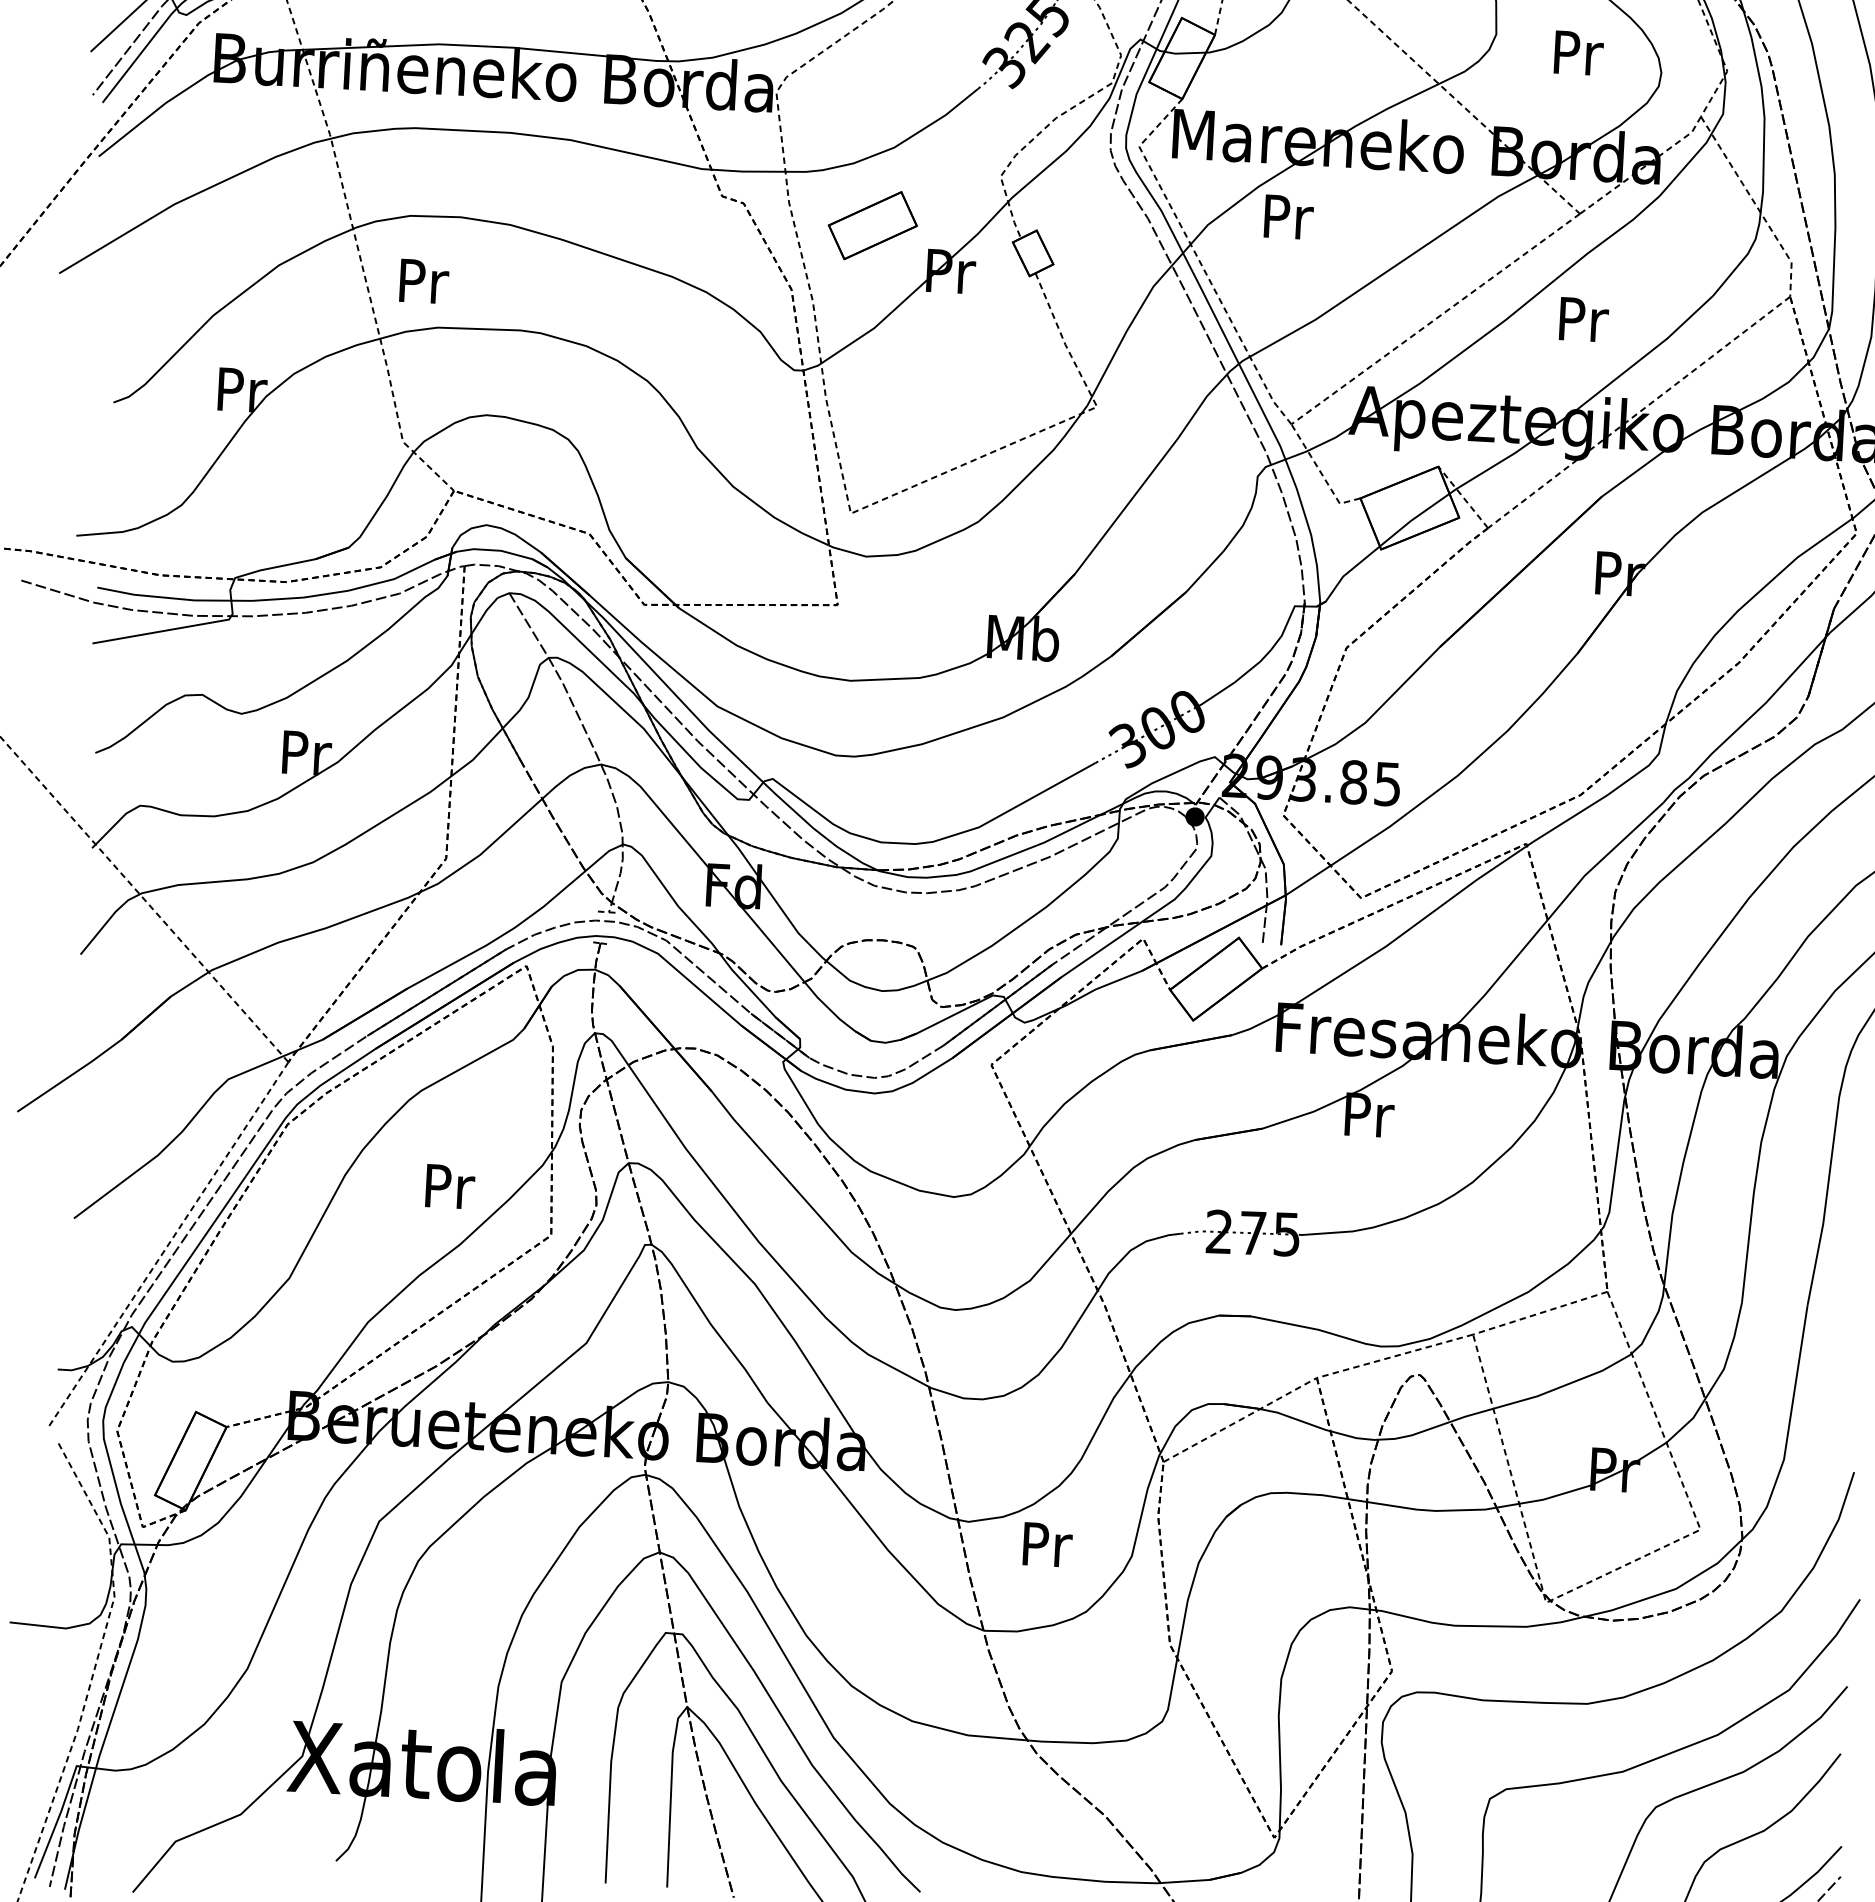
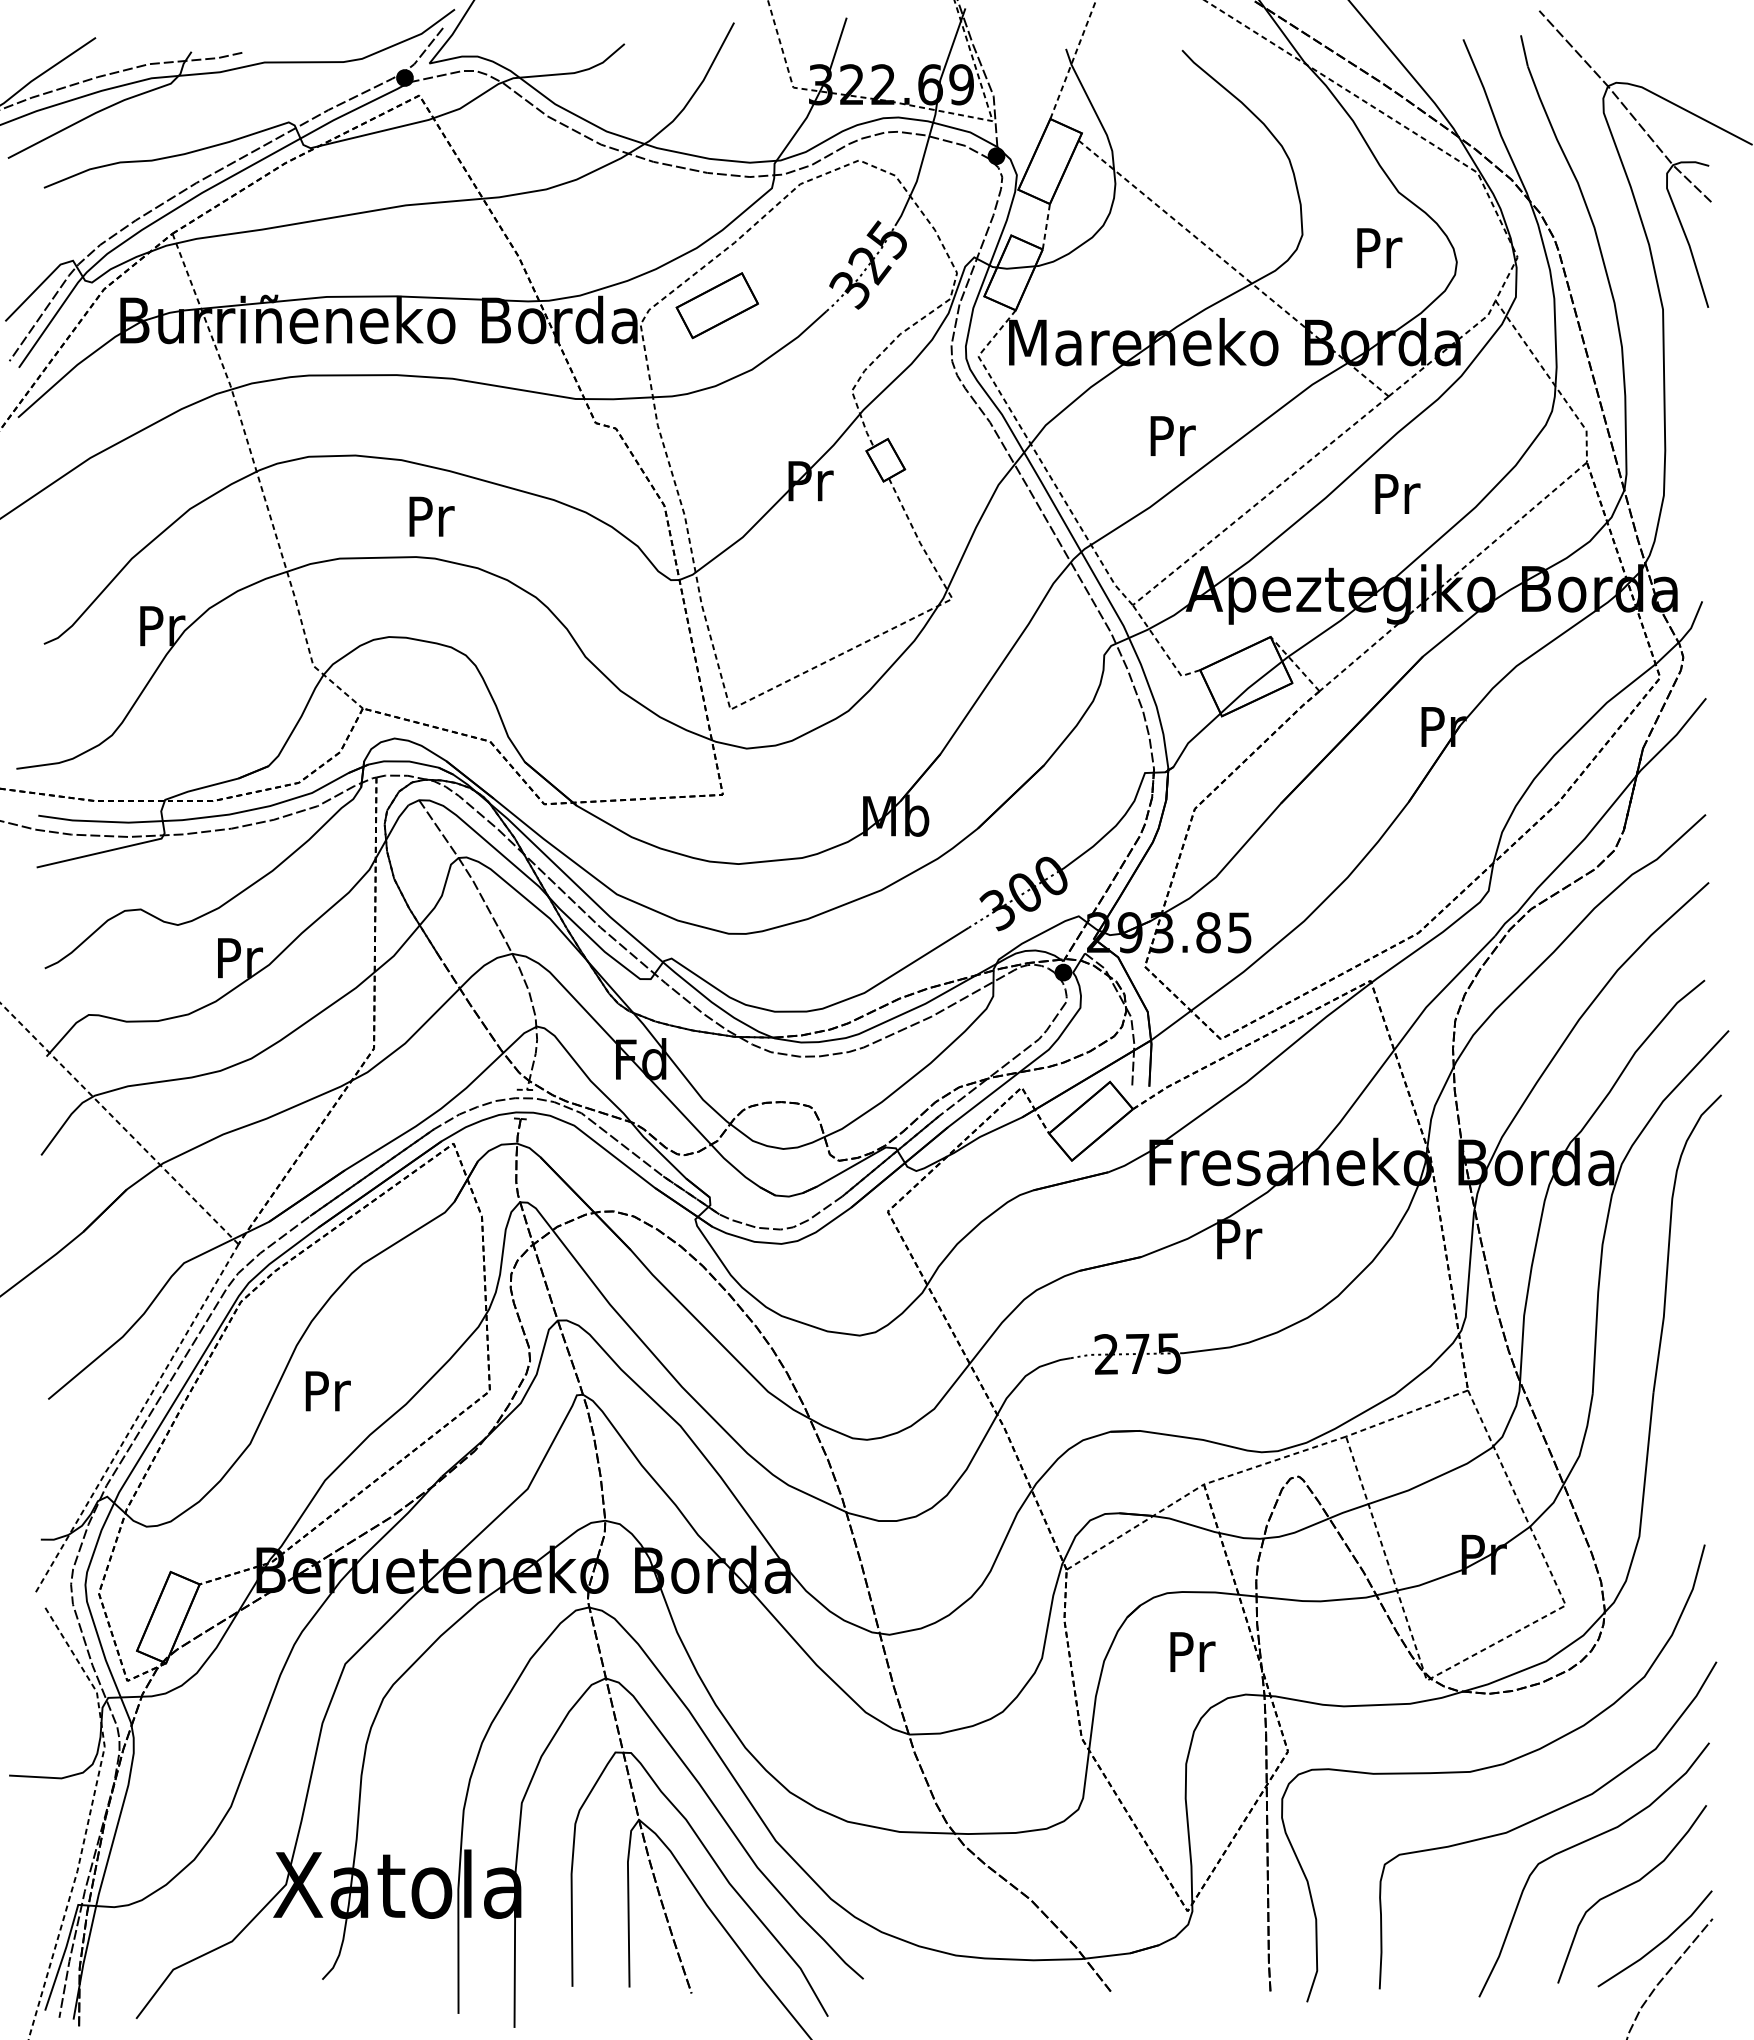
text: (1288, 216) -> (1172, 435), moved
part: (871, 225) -> (716, 305), moved
text: (423, 281) -> (431, 516), moved
text: (449, 1186) -> (327, 1391), moved
text: (1047, 1544) -> (1192, 1651), moved

